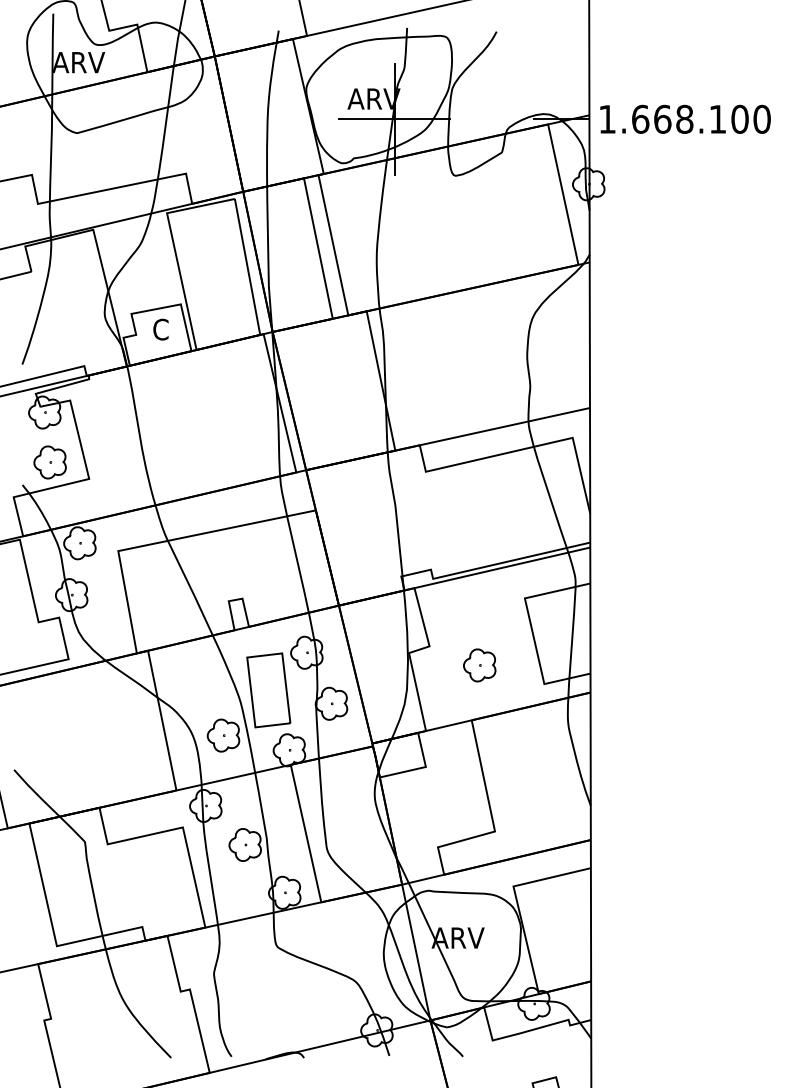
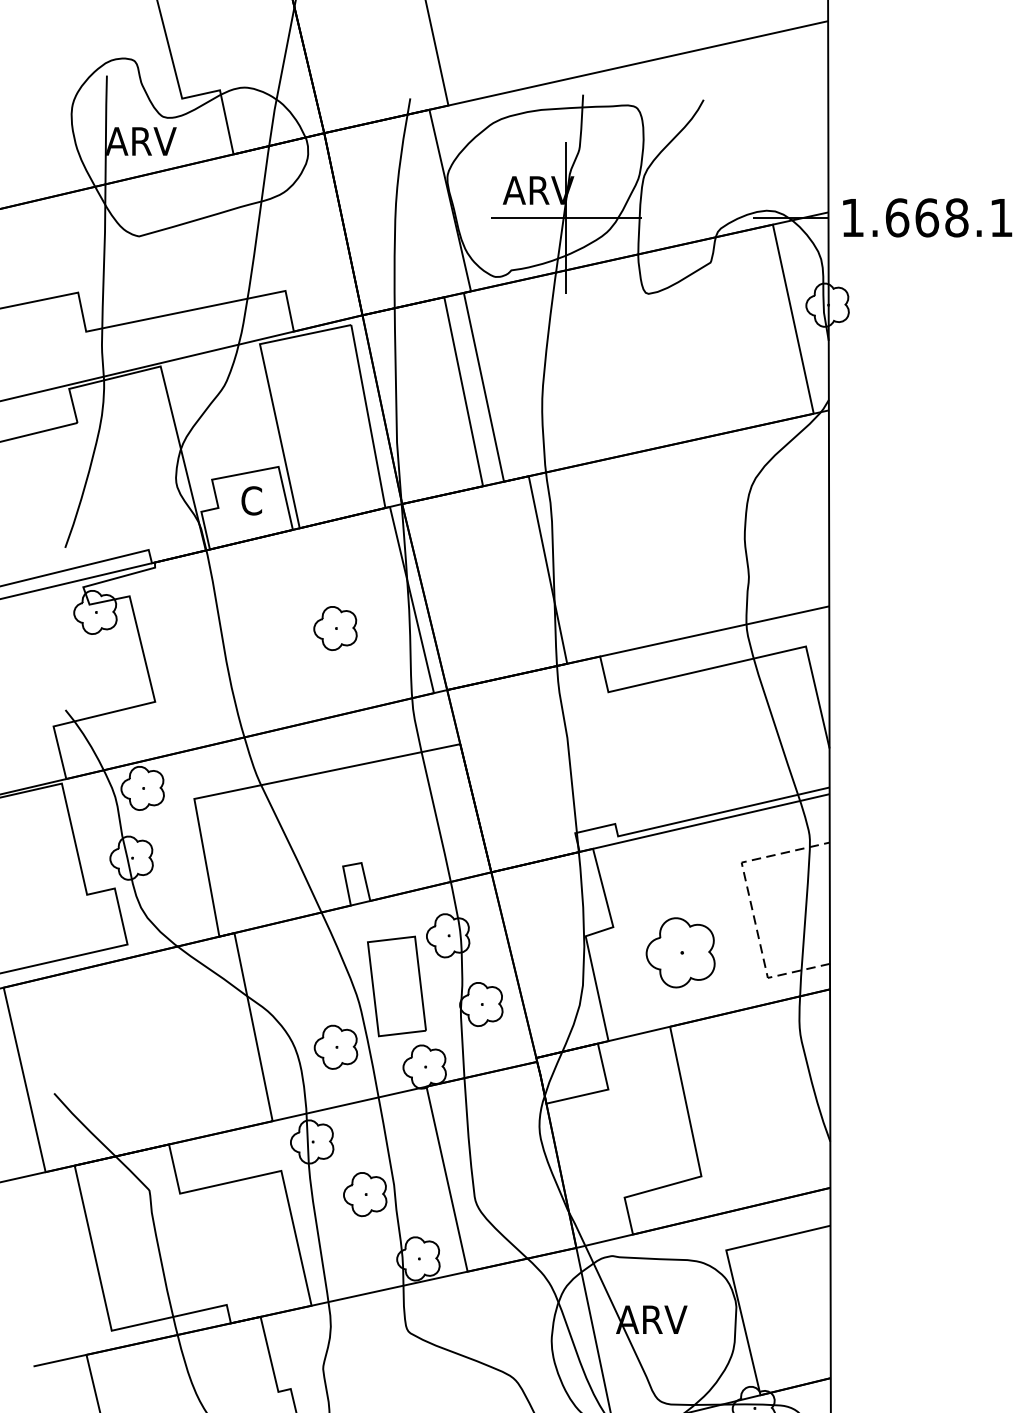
part: (49, 462) -> (334, 628), moved
line: (532, 631) -> (751, 907), solid -> dashed
part: (479, 665) -> (680, 952), size x1.6

